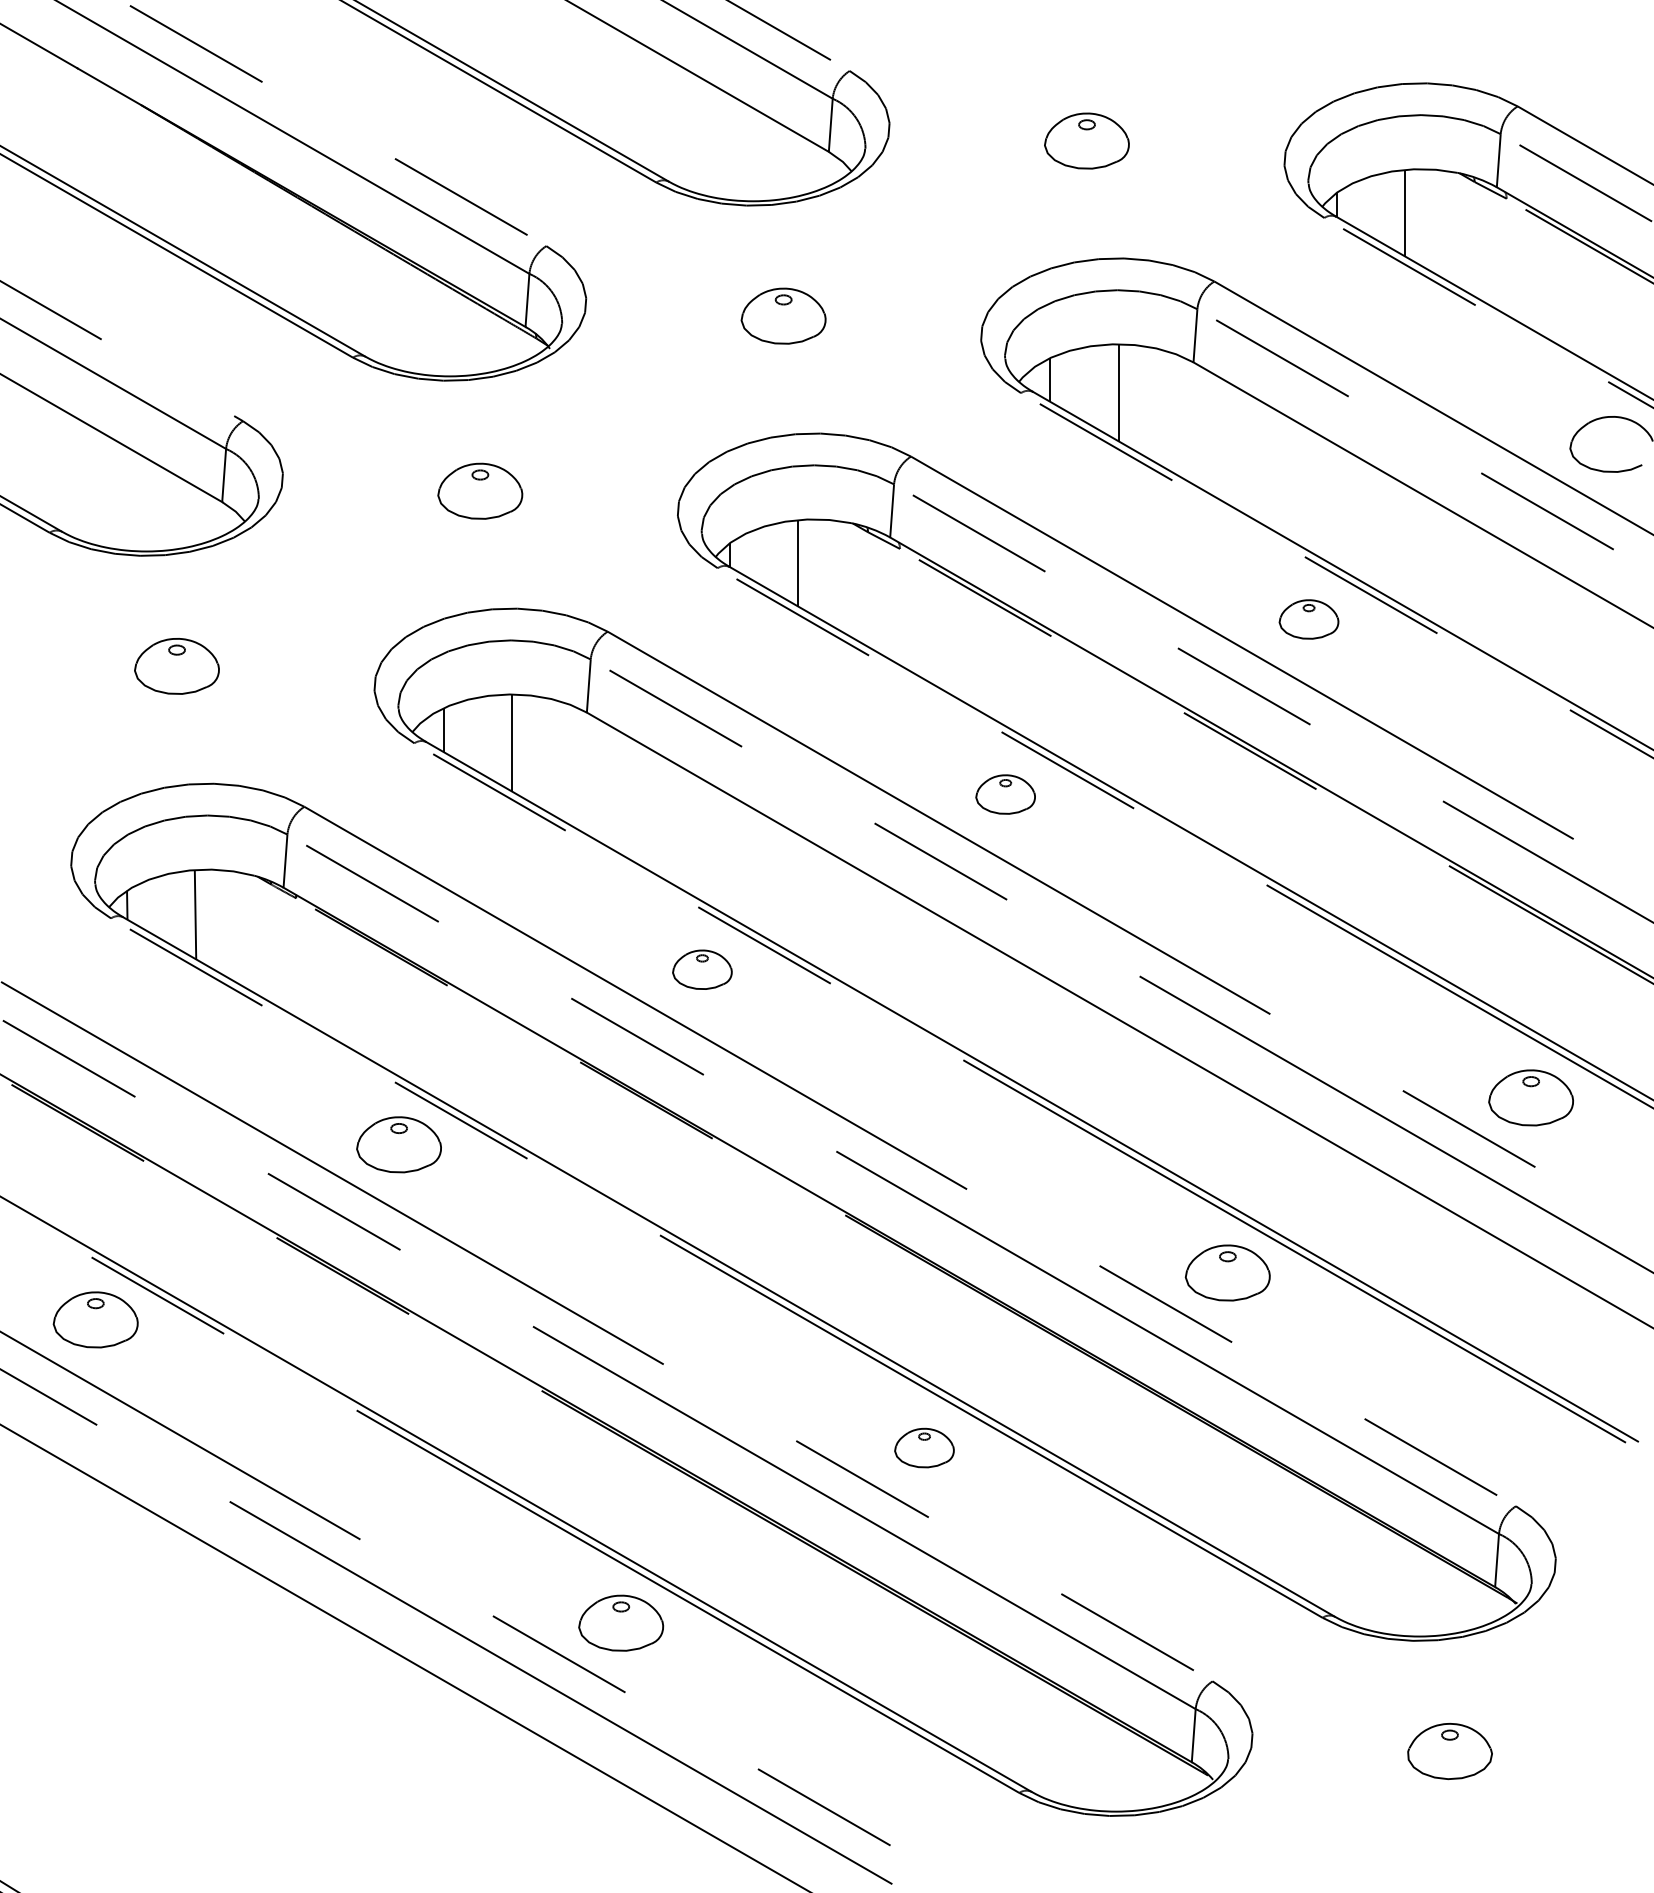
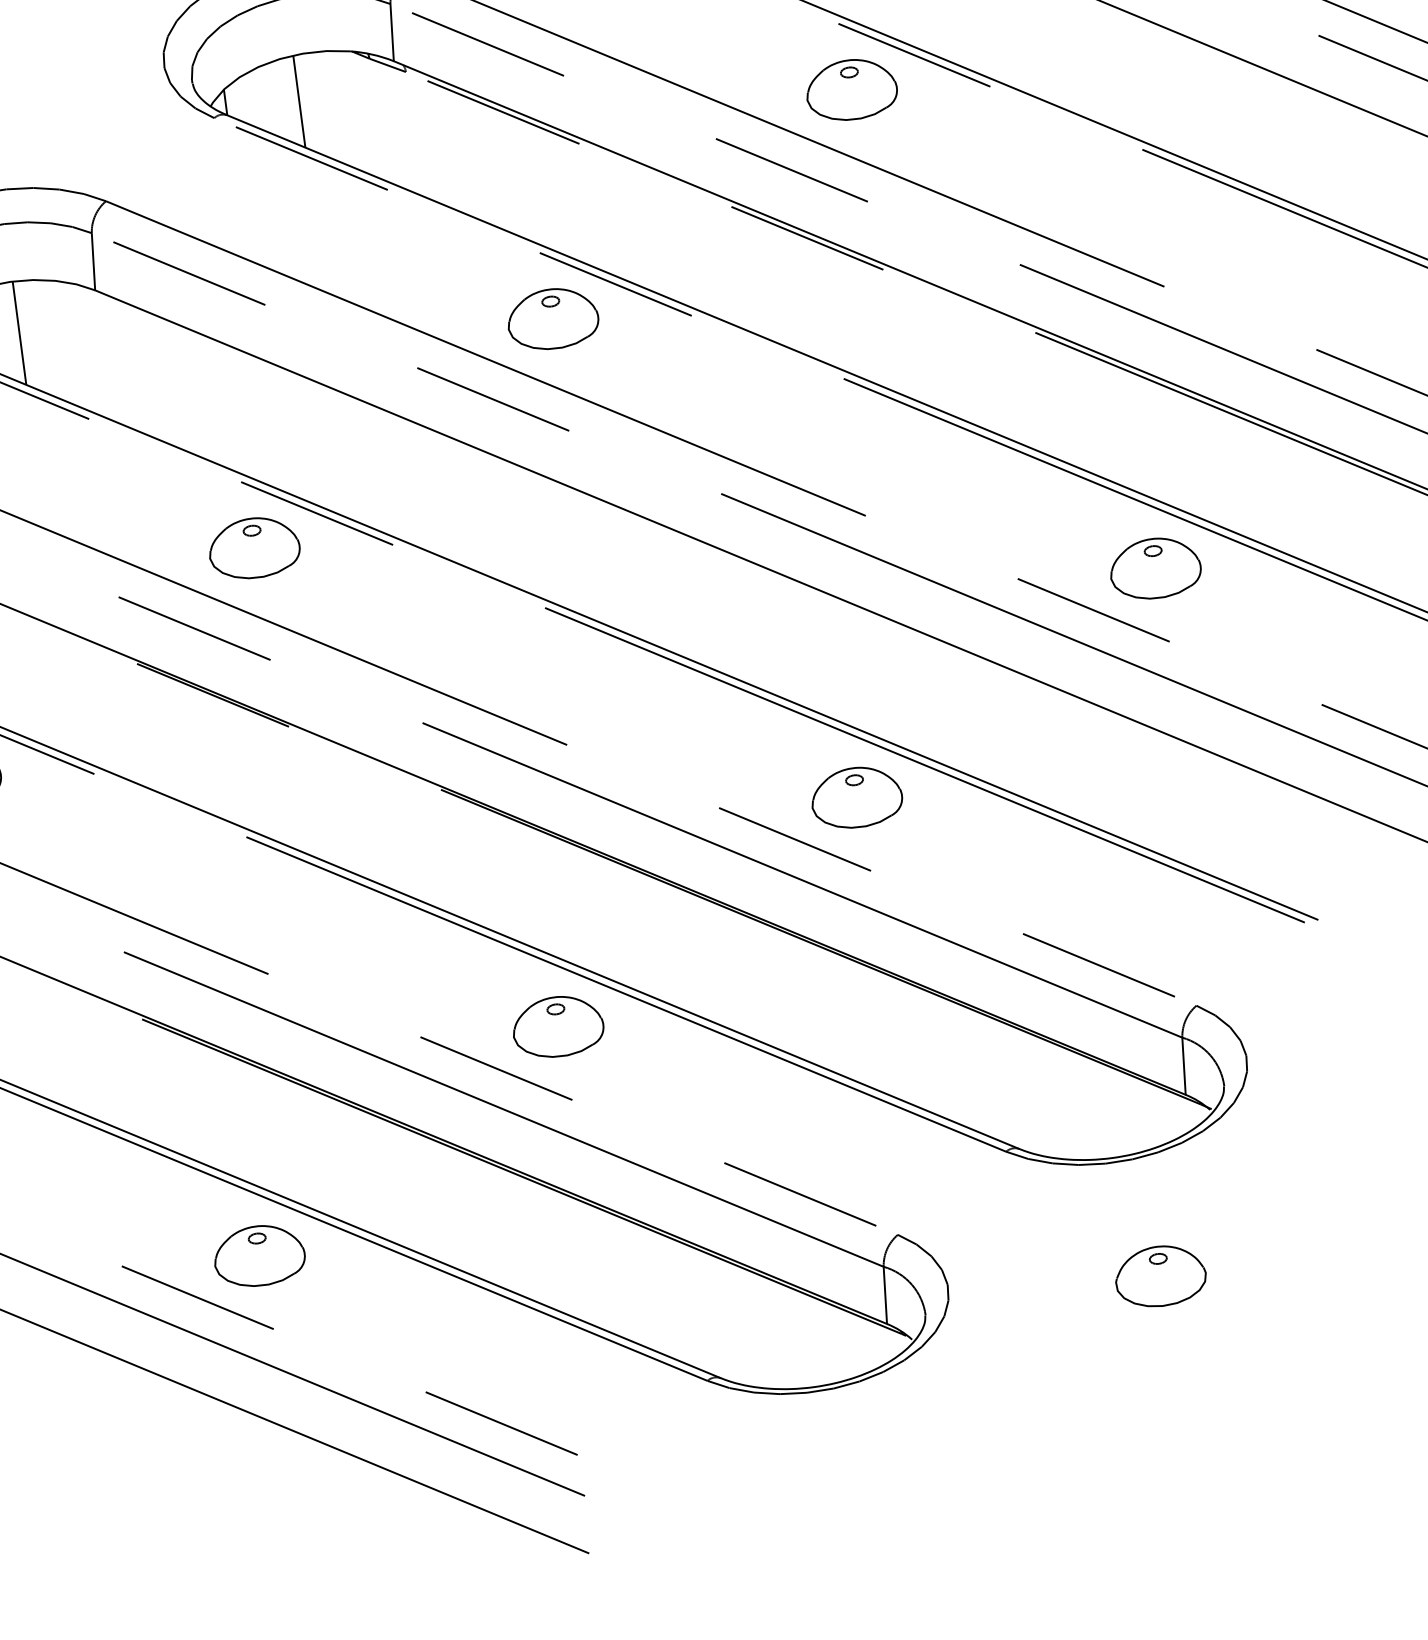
part: (1308, 619) -> (851, 89), size x1.43
part: (1005, 794) -> (552, 318), size x1.43
part: (702, 969) -> (254, 547), size x1.43
part: (924, 1447) -> (558, 1026), size x1.43

